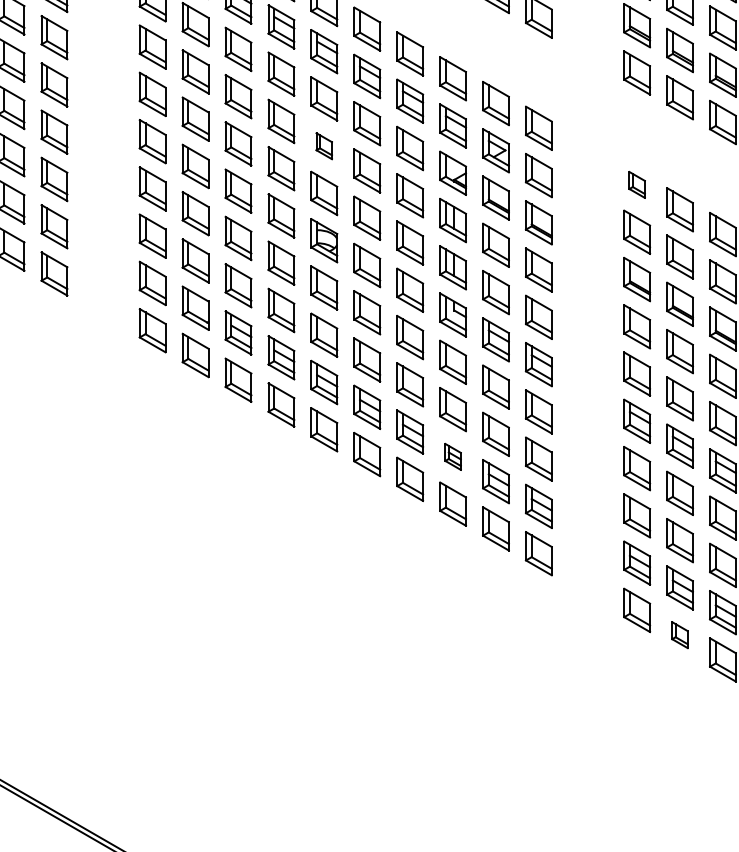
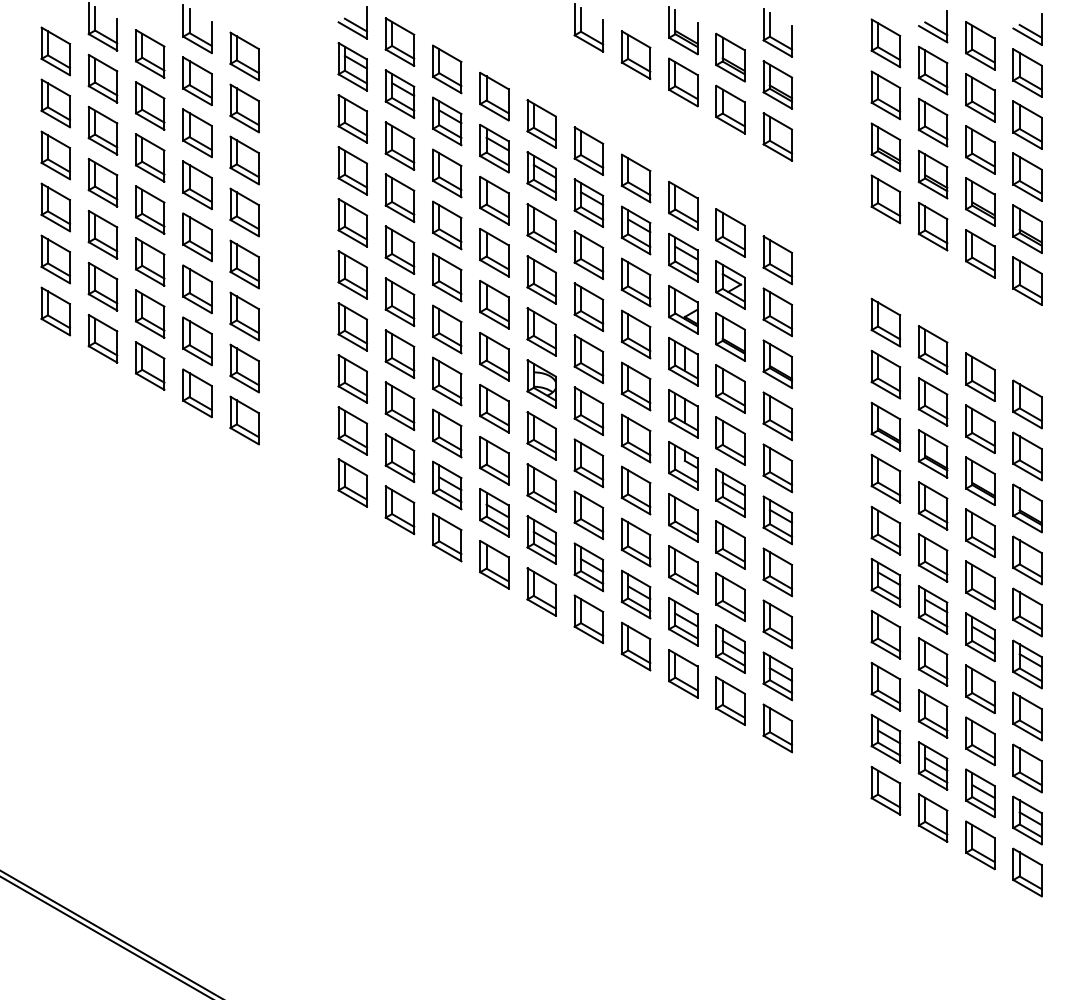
part: (324, 145) -> (541, 279), size x1.67
part: (636, 184) -> (885, 322), size x1.67
part: (453, 456) -> (683, 621), size x1.67
part: (679, 634) -> (932, 817), size x1.67

